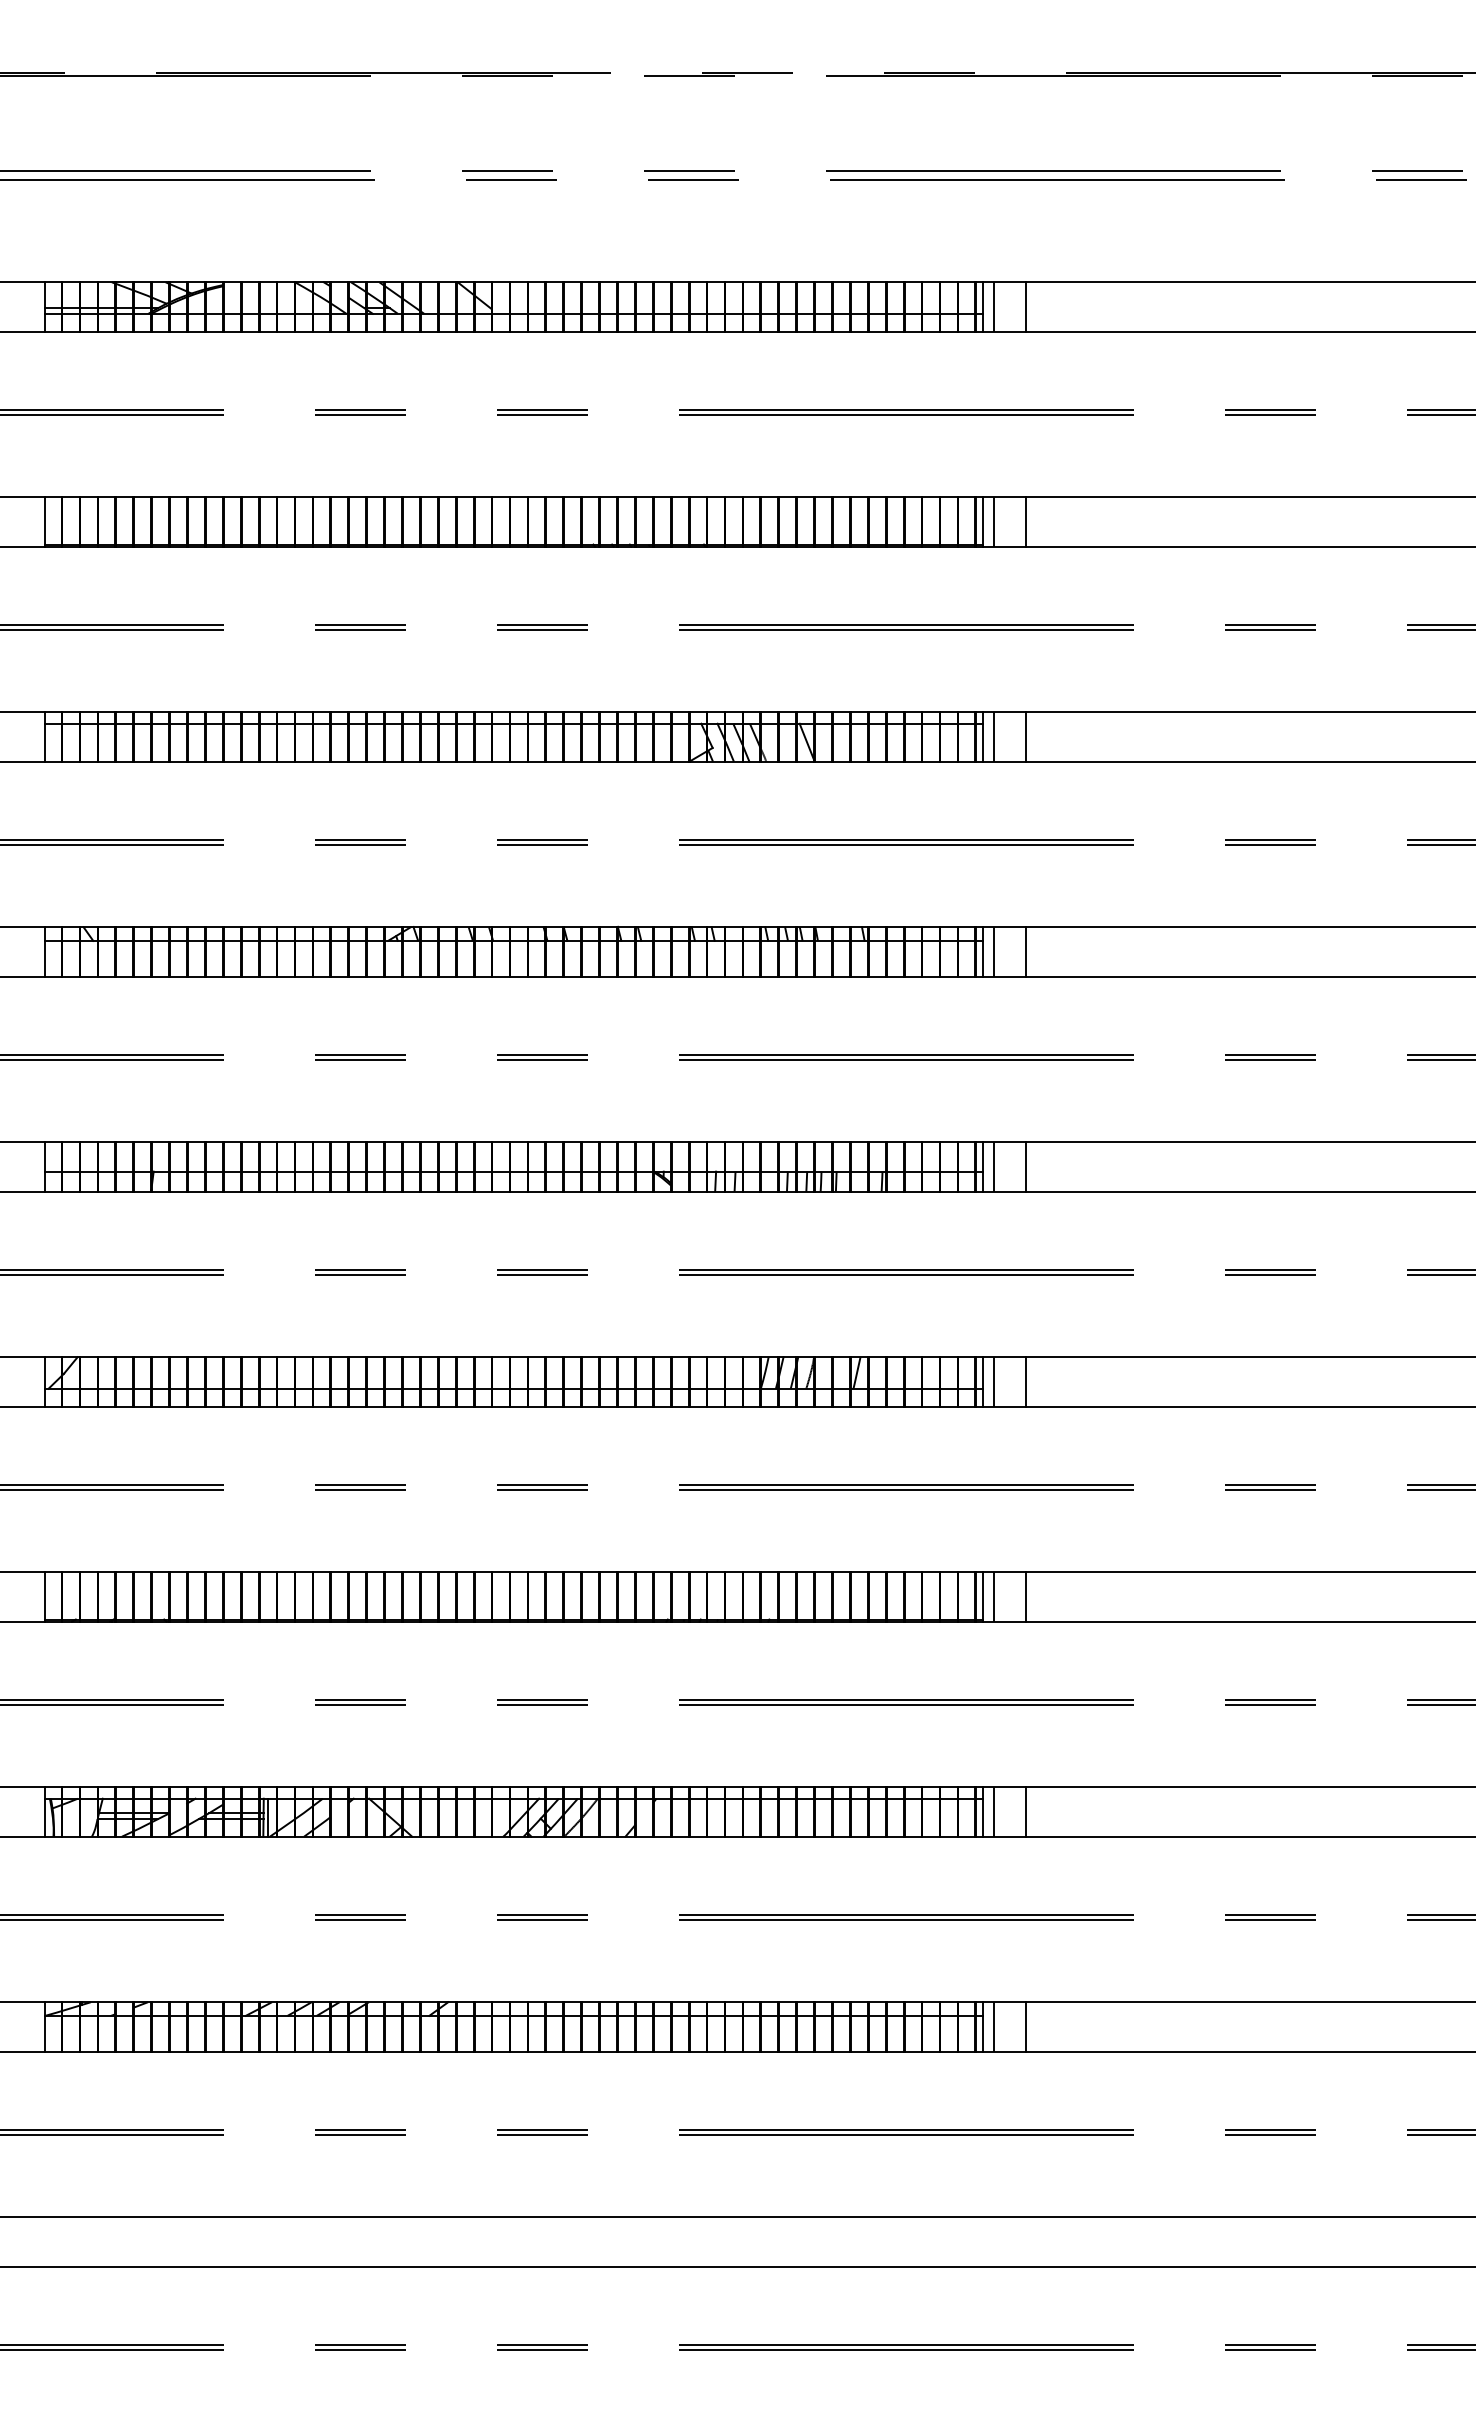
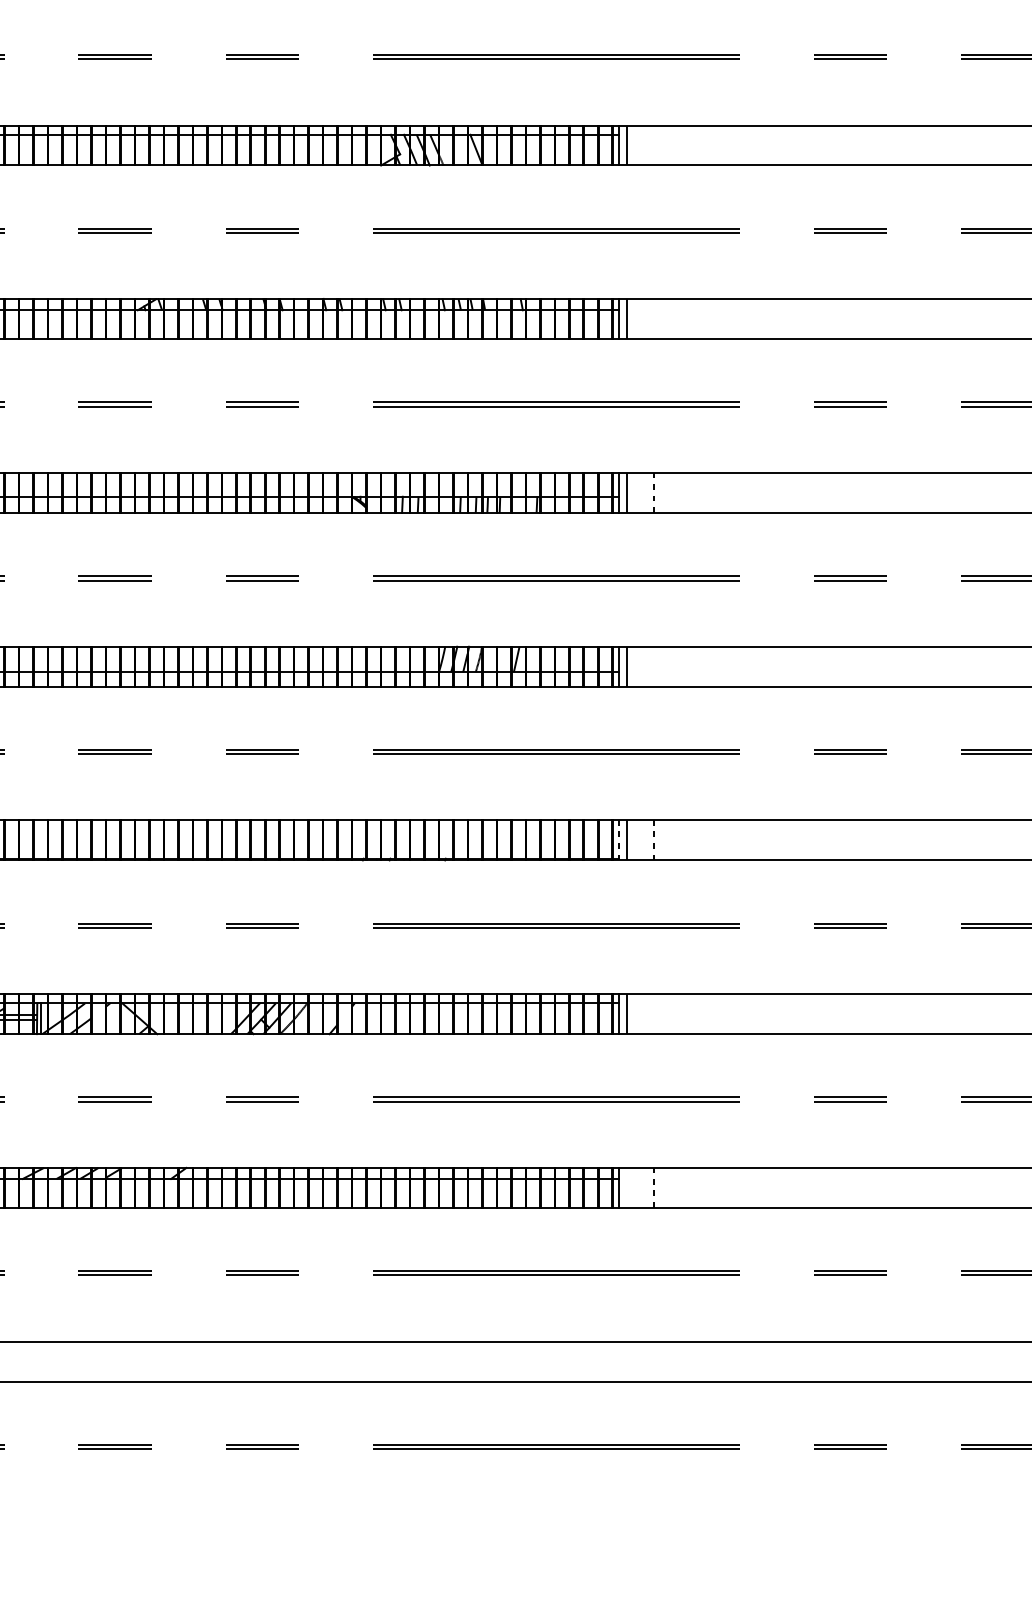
line: (1026, 736) -> (653, 145), removed
line: (1026, 951) -> (653, 318), removed
line: (1026, 1166) -> (653, 492), solid -> dashed
line: (1026, 1381) -> (653, 666), removed
line: (983, 1596) -> (618, 840), solid -> dashed
line: (1026, 1596) -> (653, 840), solid -> dashed
line: (1026, 1811) -> (653, 1013), removed
line: (994, 2026) -> (627, 1187), removed
line: (1026, 2026) -> (653, 1187), solid -> dashed

